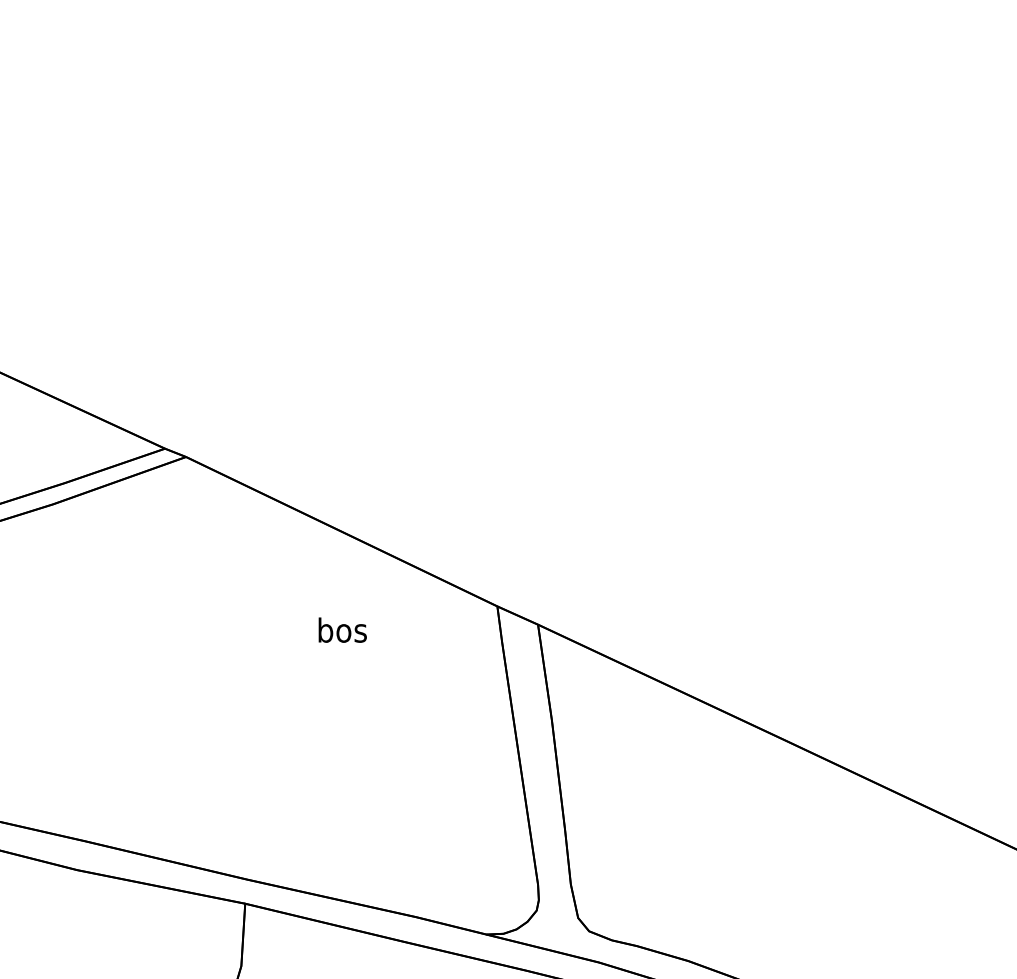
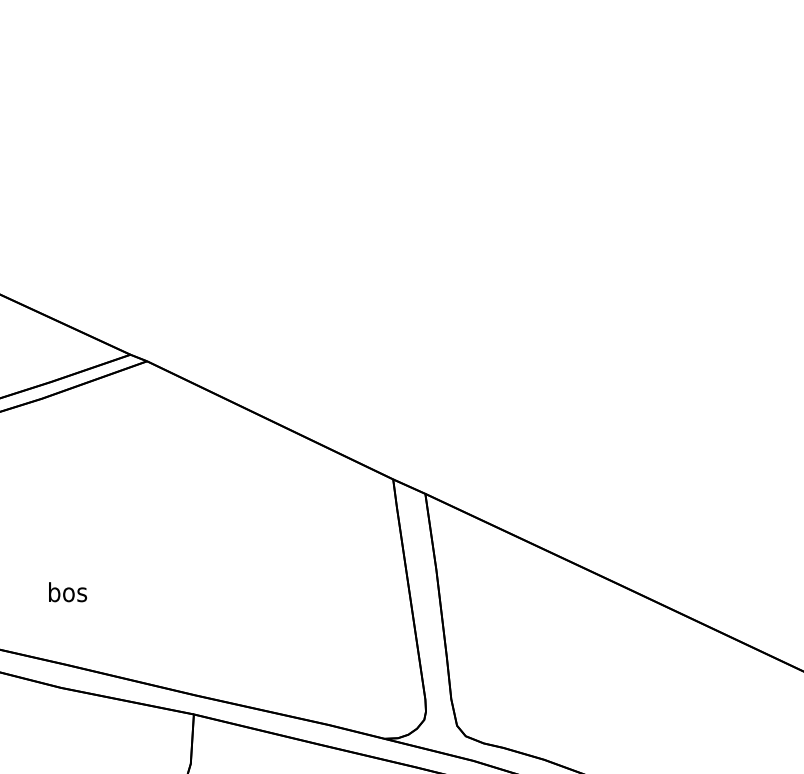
text: (342, 630) -> (67, 592), moved

